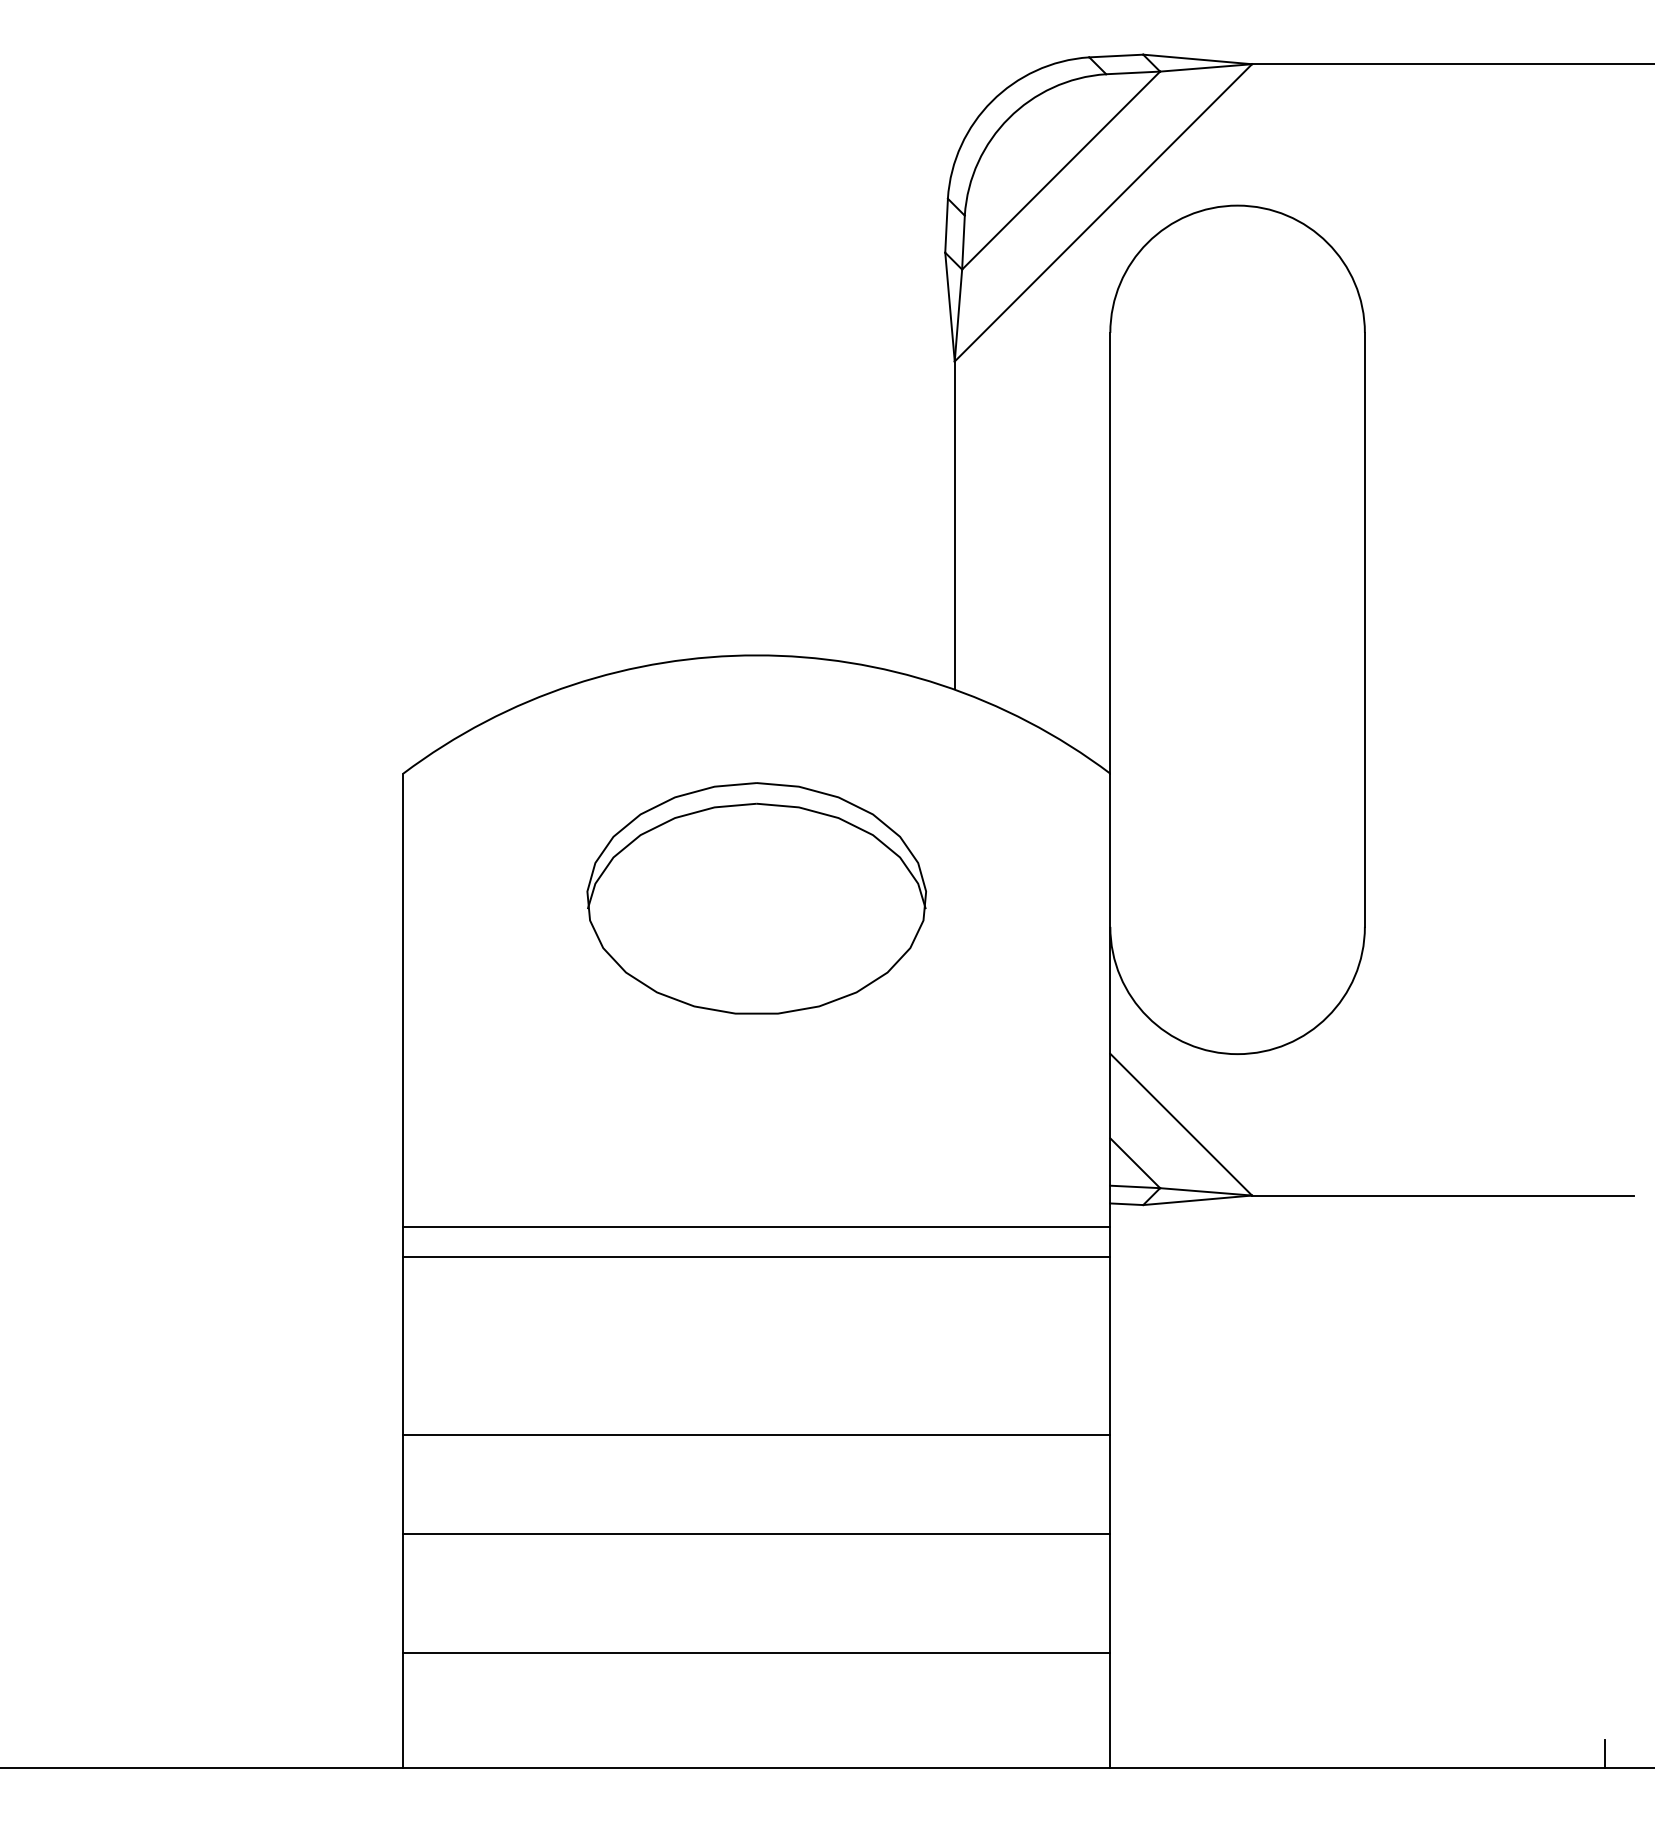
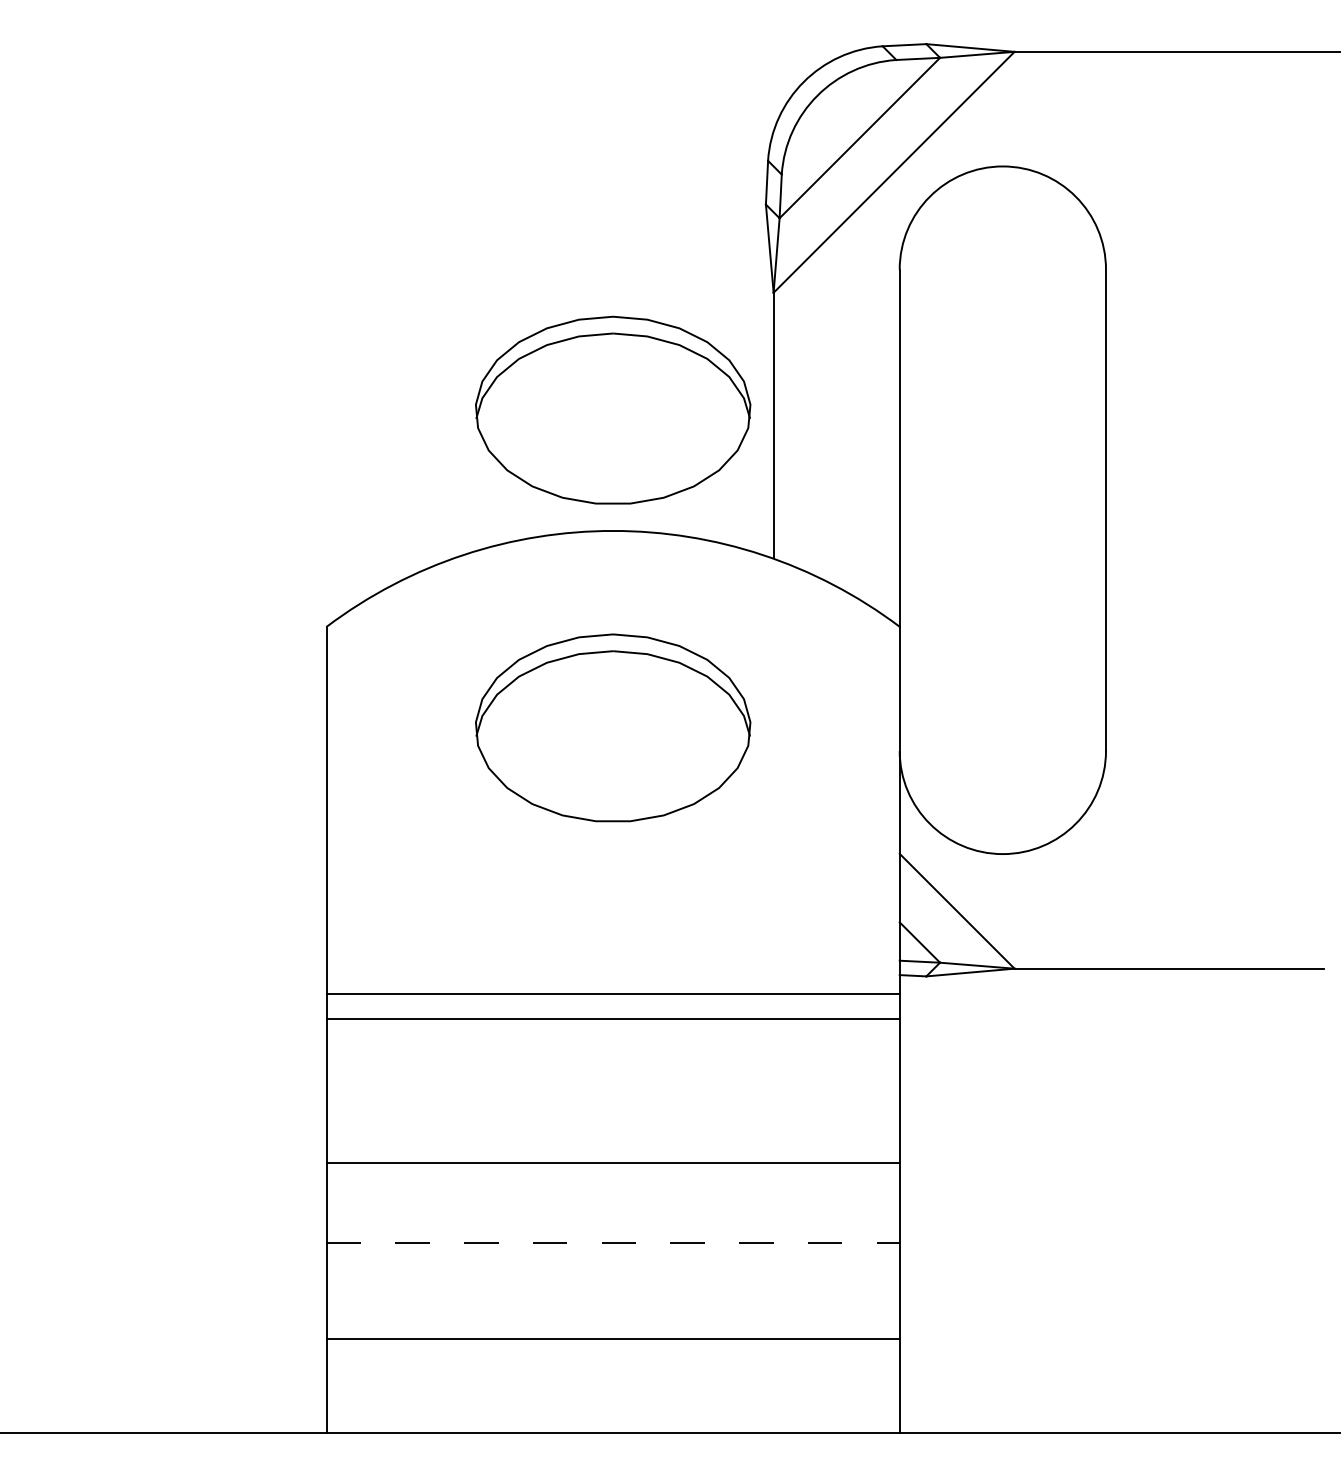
part: (756, 506) -> (612, 410), added
line: (756, 1533) -> (612, 1242), solid -> dashed
line: (1605, 1754) -> (1300, 1421), removed

